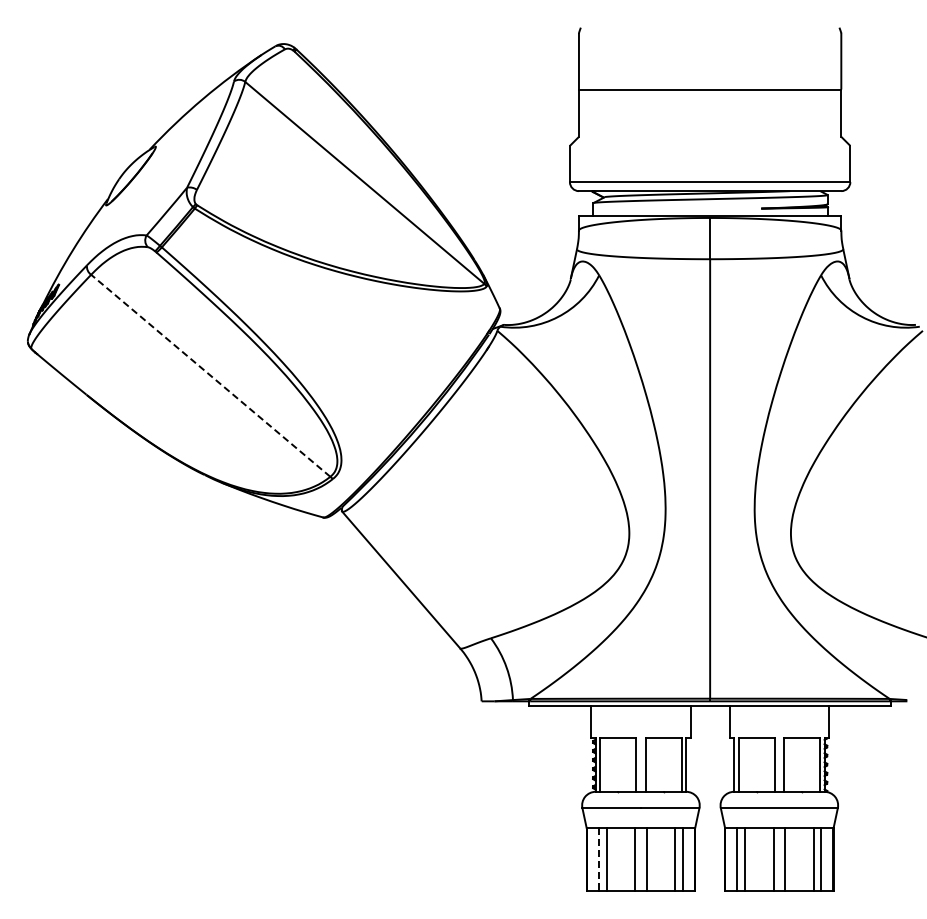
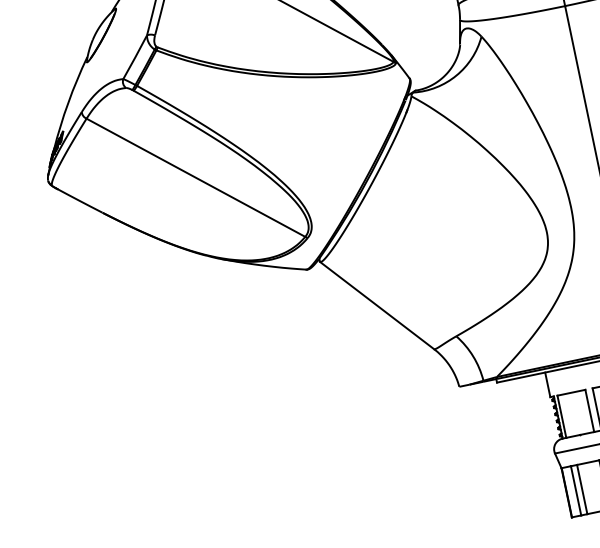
line: (210, 375) -> (195, 177), dashed -> solid
line: (598, 859) -> (575, 490), dashed -> solid

